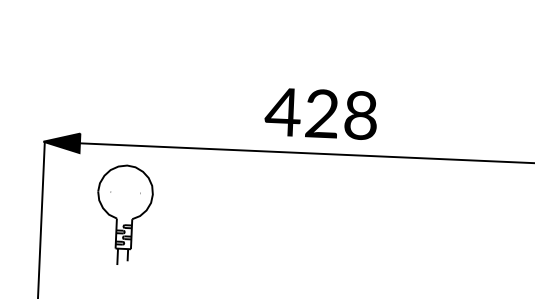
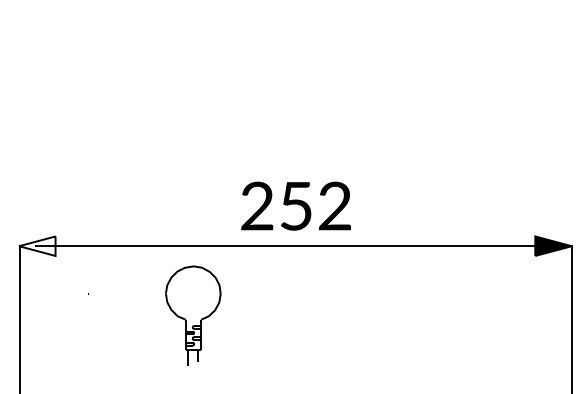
text: (321, 113) -> (295, 205), 428 -> 252
fill: (61, 141) -> (37, 245), removed
part: (124, 214) -> (193, 315), moved

